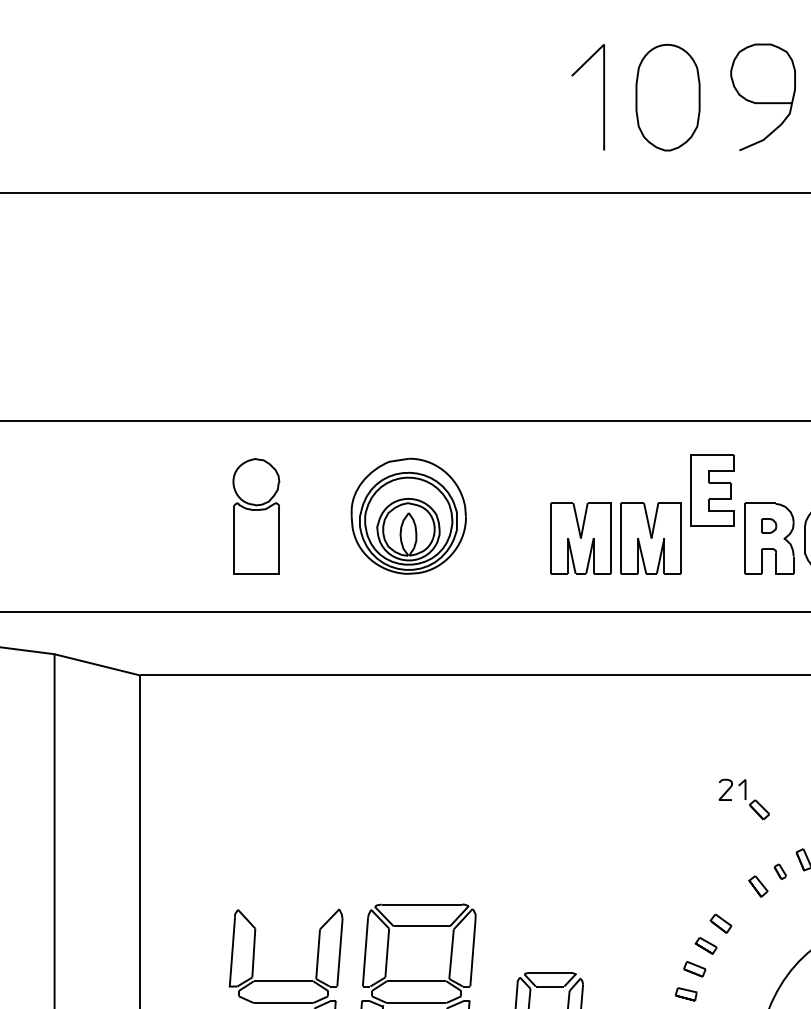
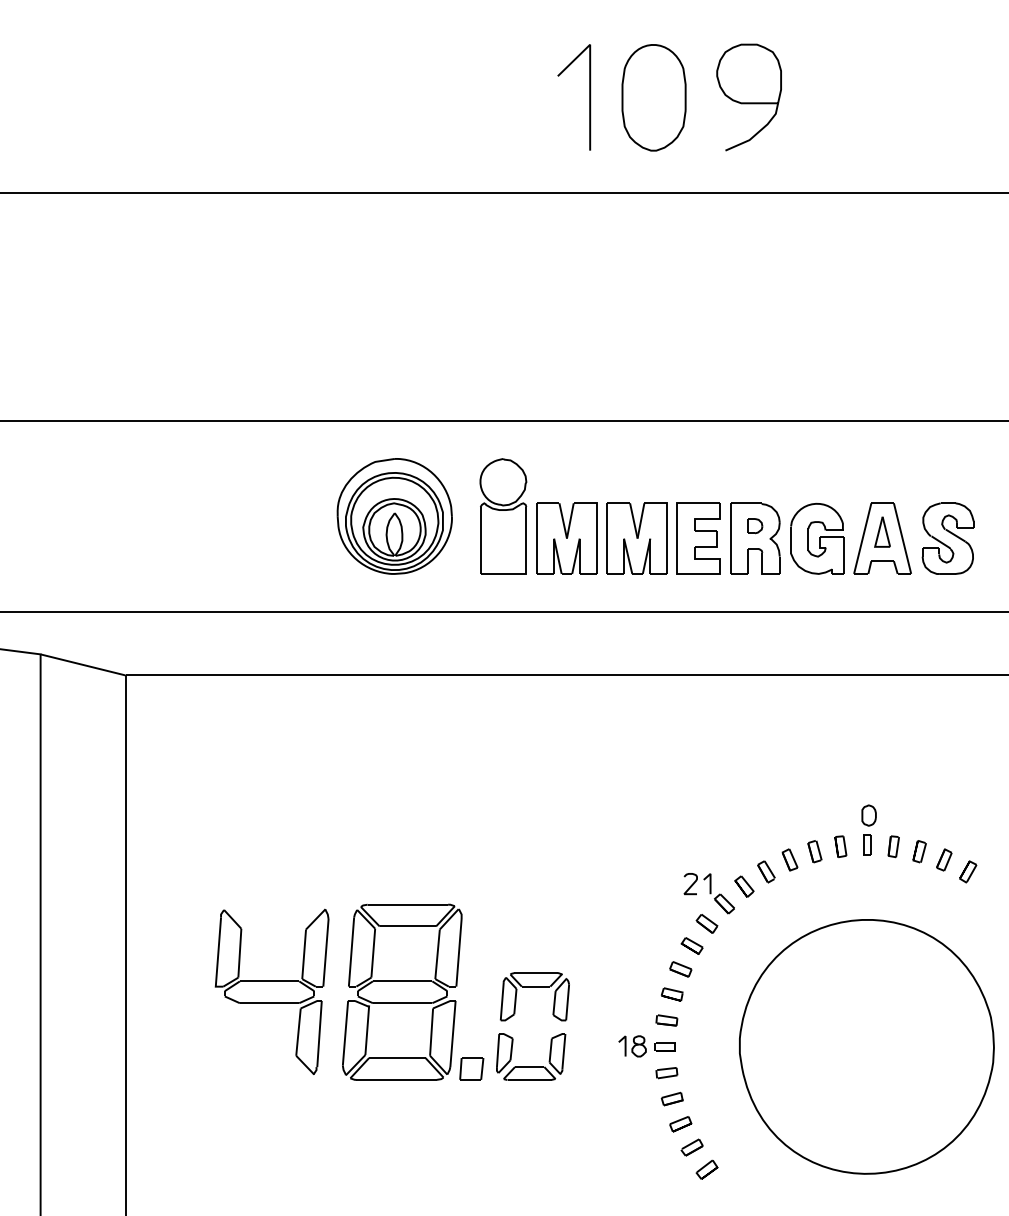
part: (712, 490) -> (698, 538), moved
part: (256, 516) -> (503, 516), moved
part: (743, 799) -> (708, 893), moved
part: (780, 871) -> (766, 871), size x1.43

